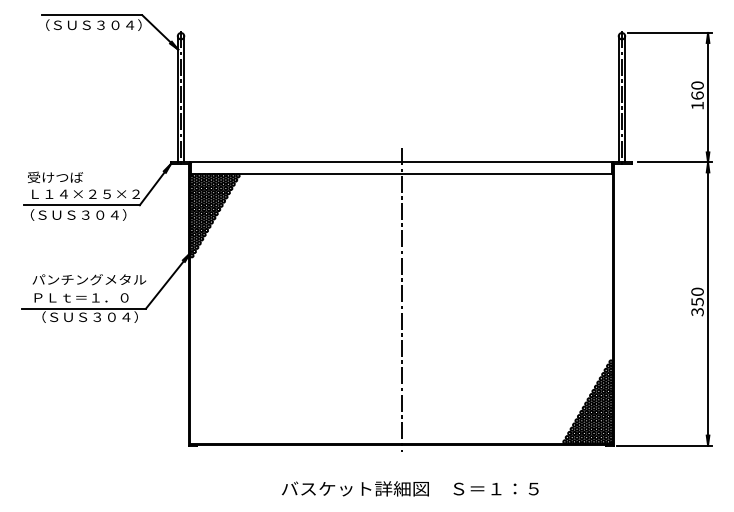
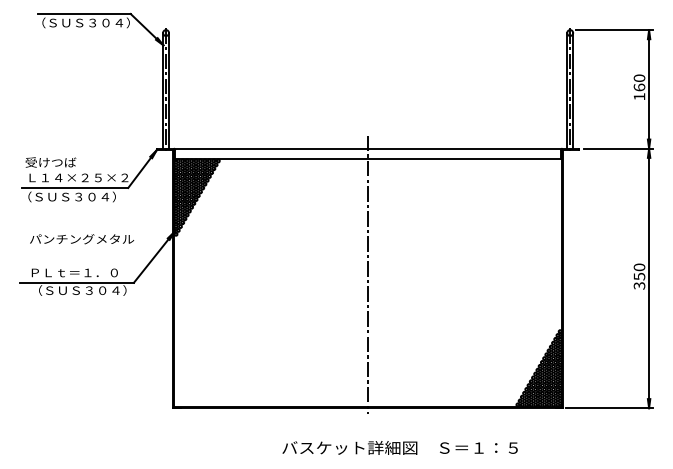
text: (89, 280) -> (82, 239), moved
text: (409, 488) -> (399, 447), moved

